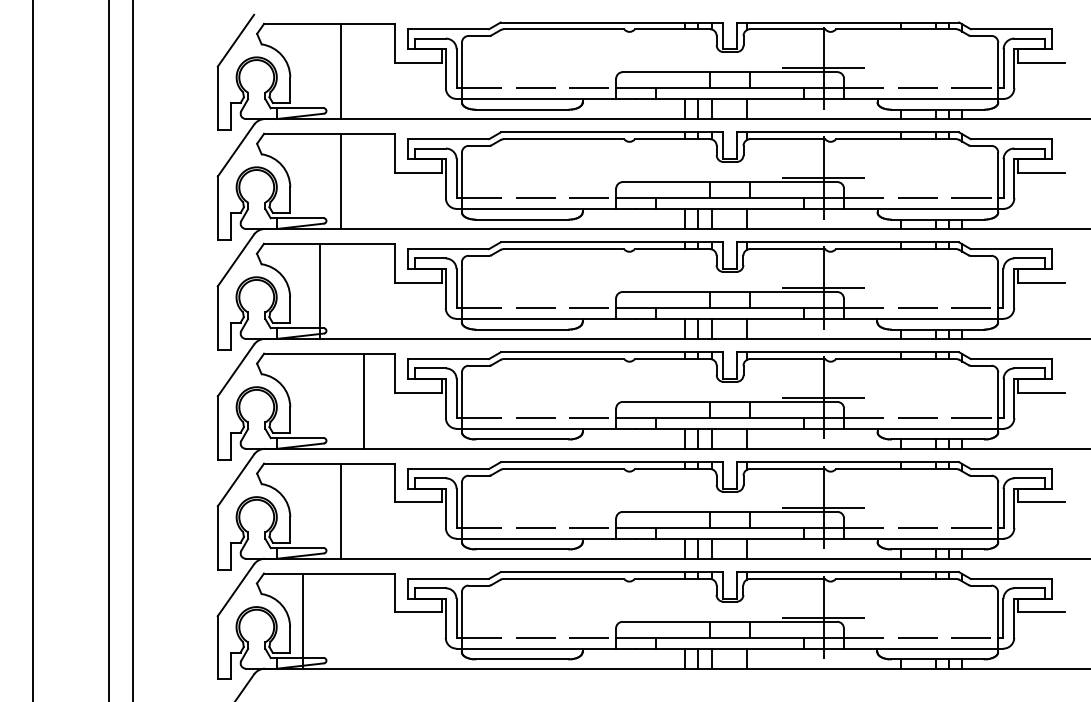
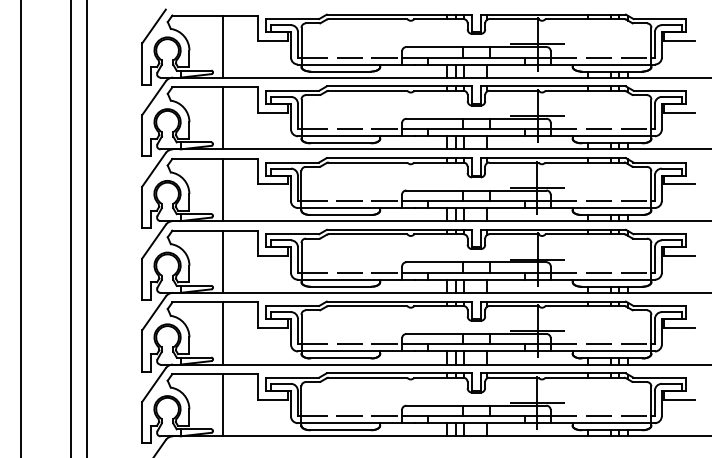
line: (319, 291) -> (222, 190), moved
line: (363, 400) -> (222, 261), moved
line: (302, 621) -> (222, 405), moved

